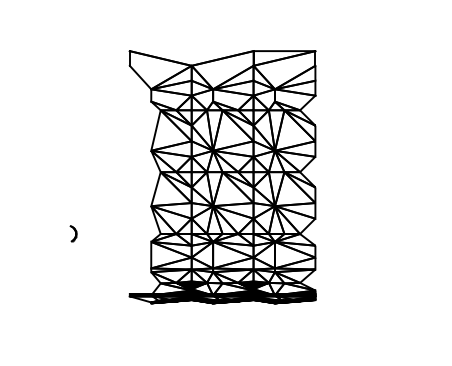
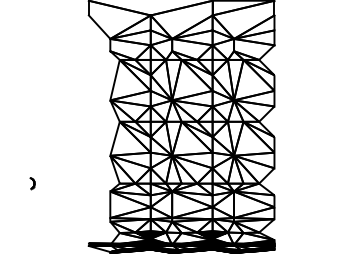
part: (73, 233) -> (32, 183), size x0.7

